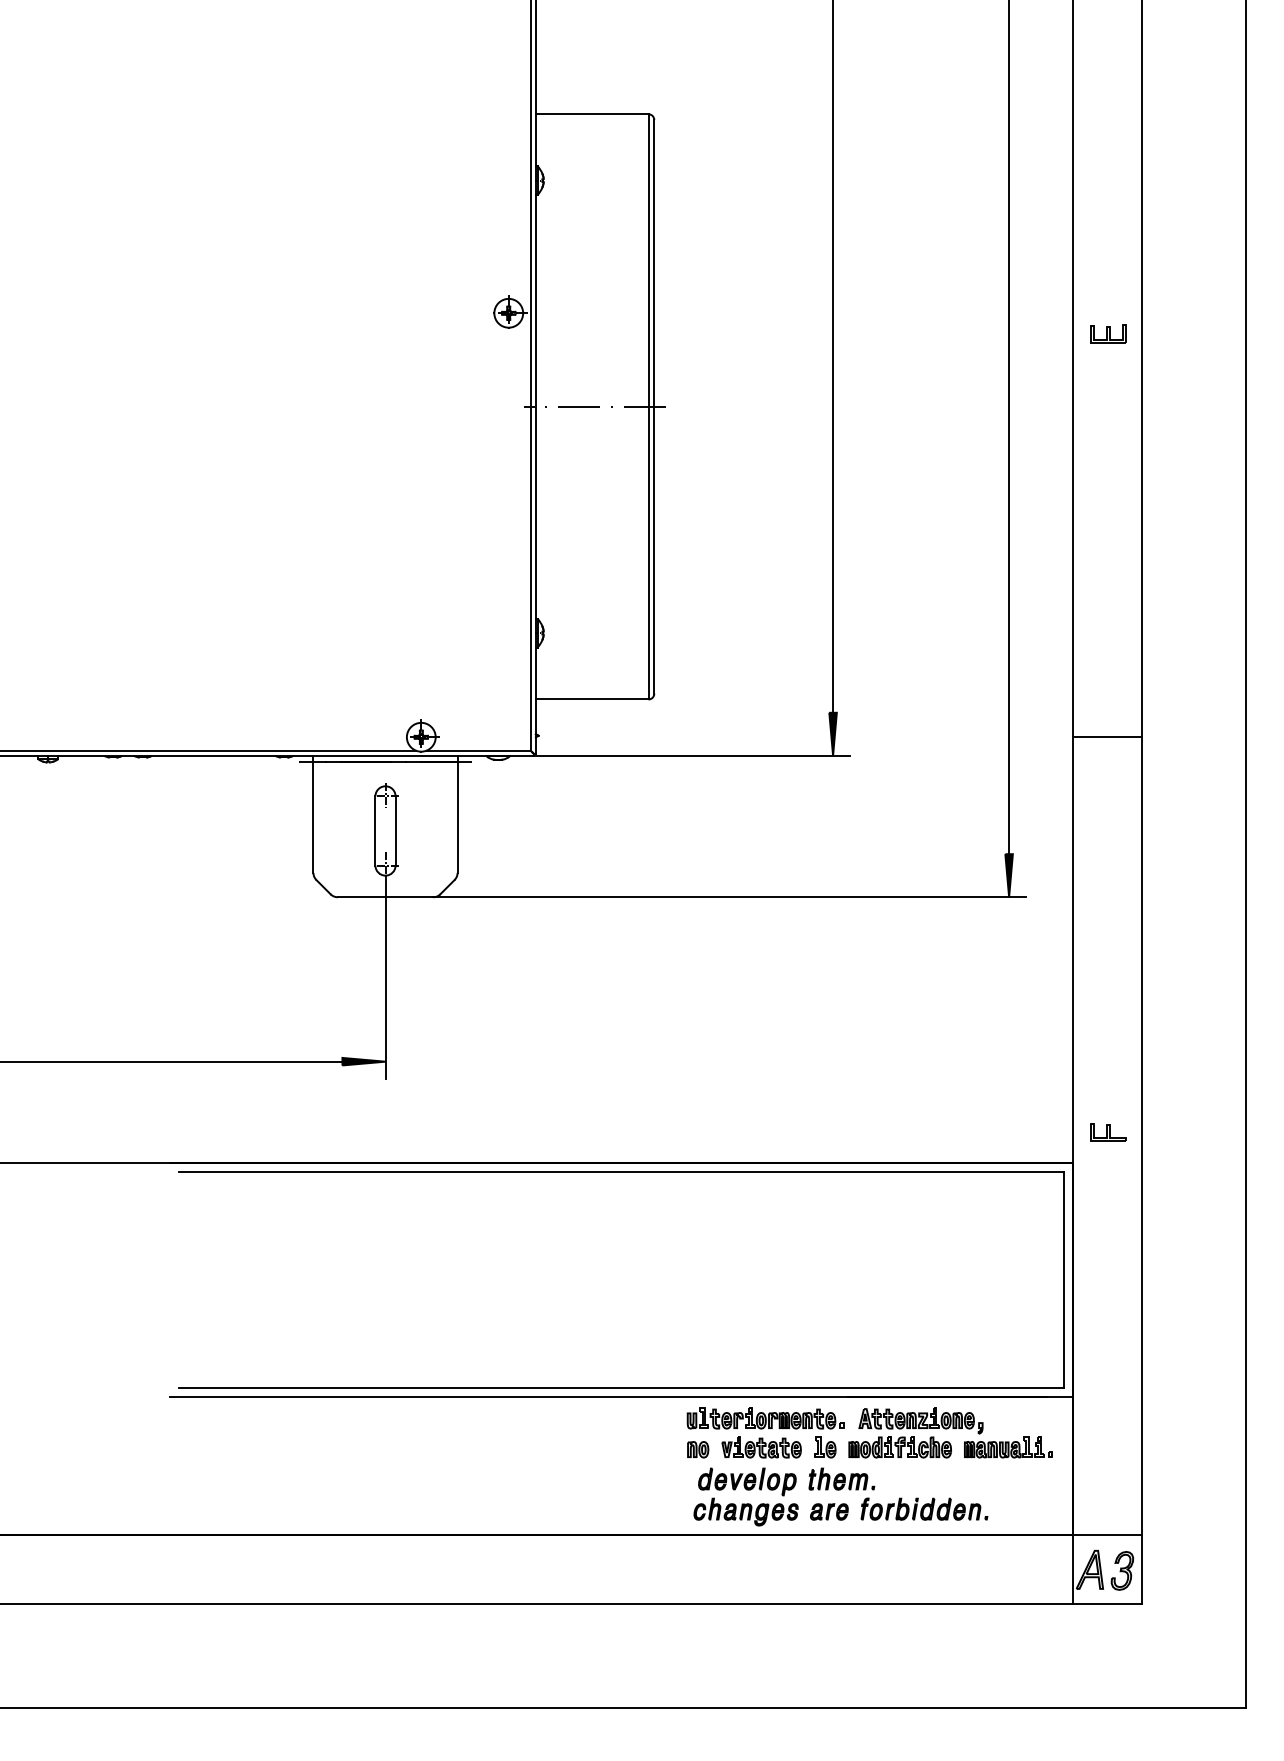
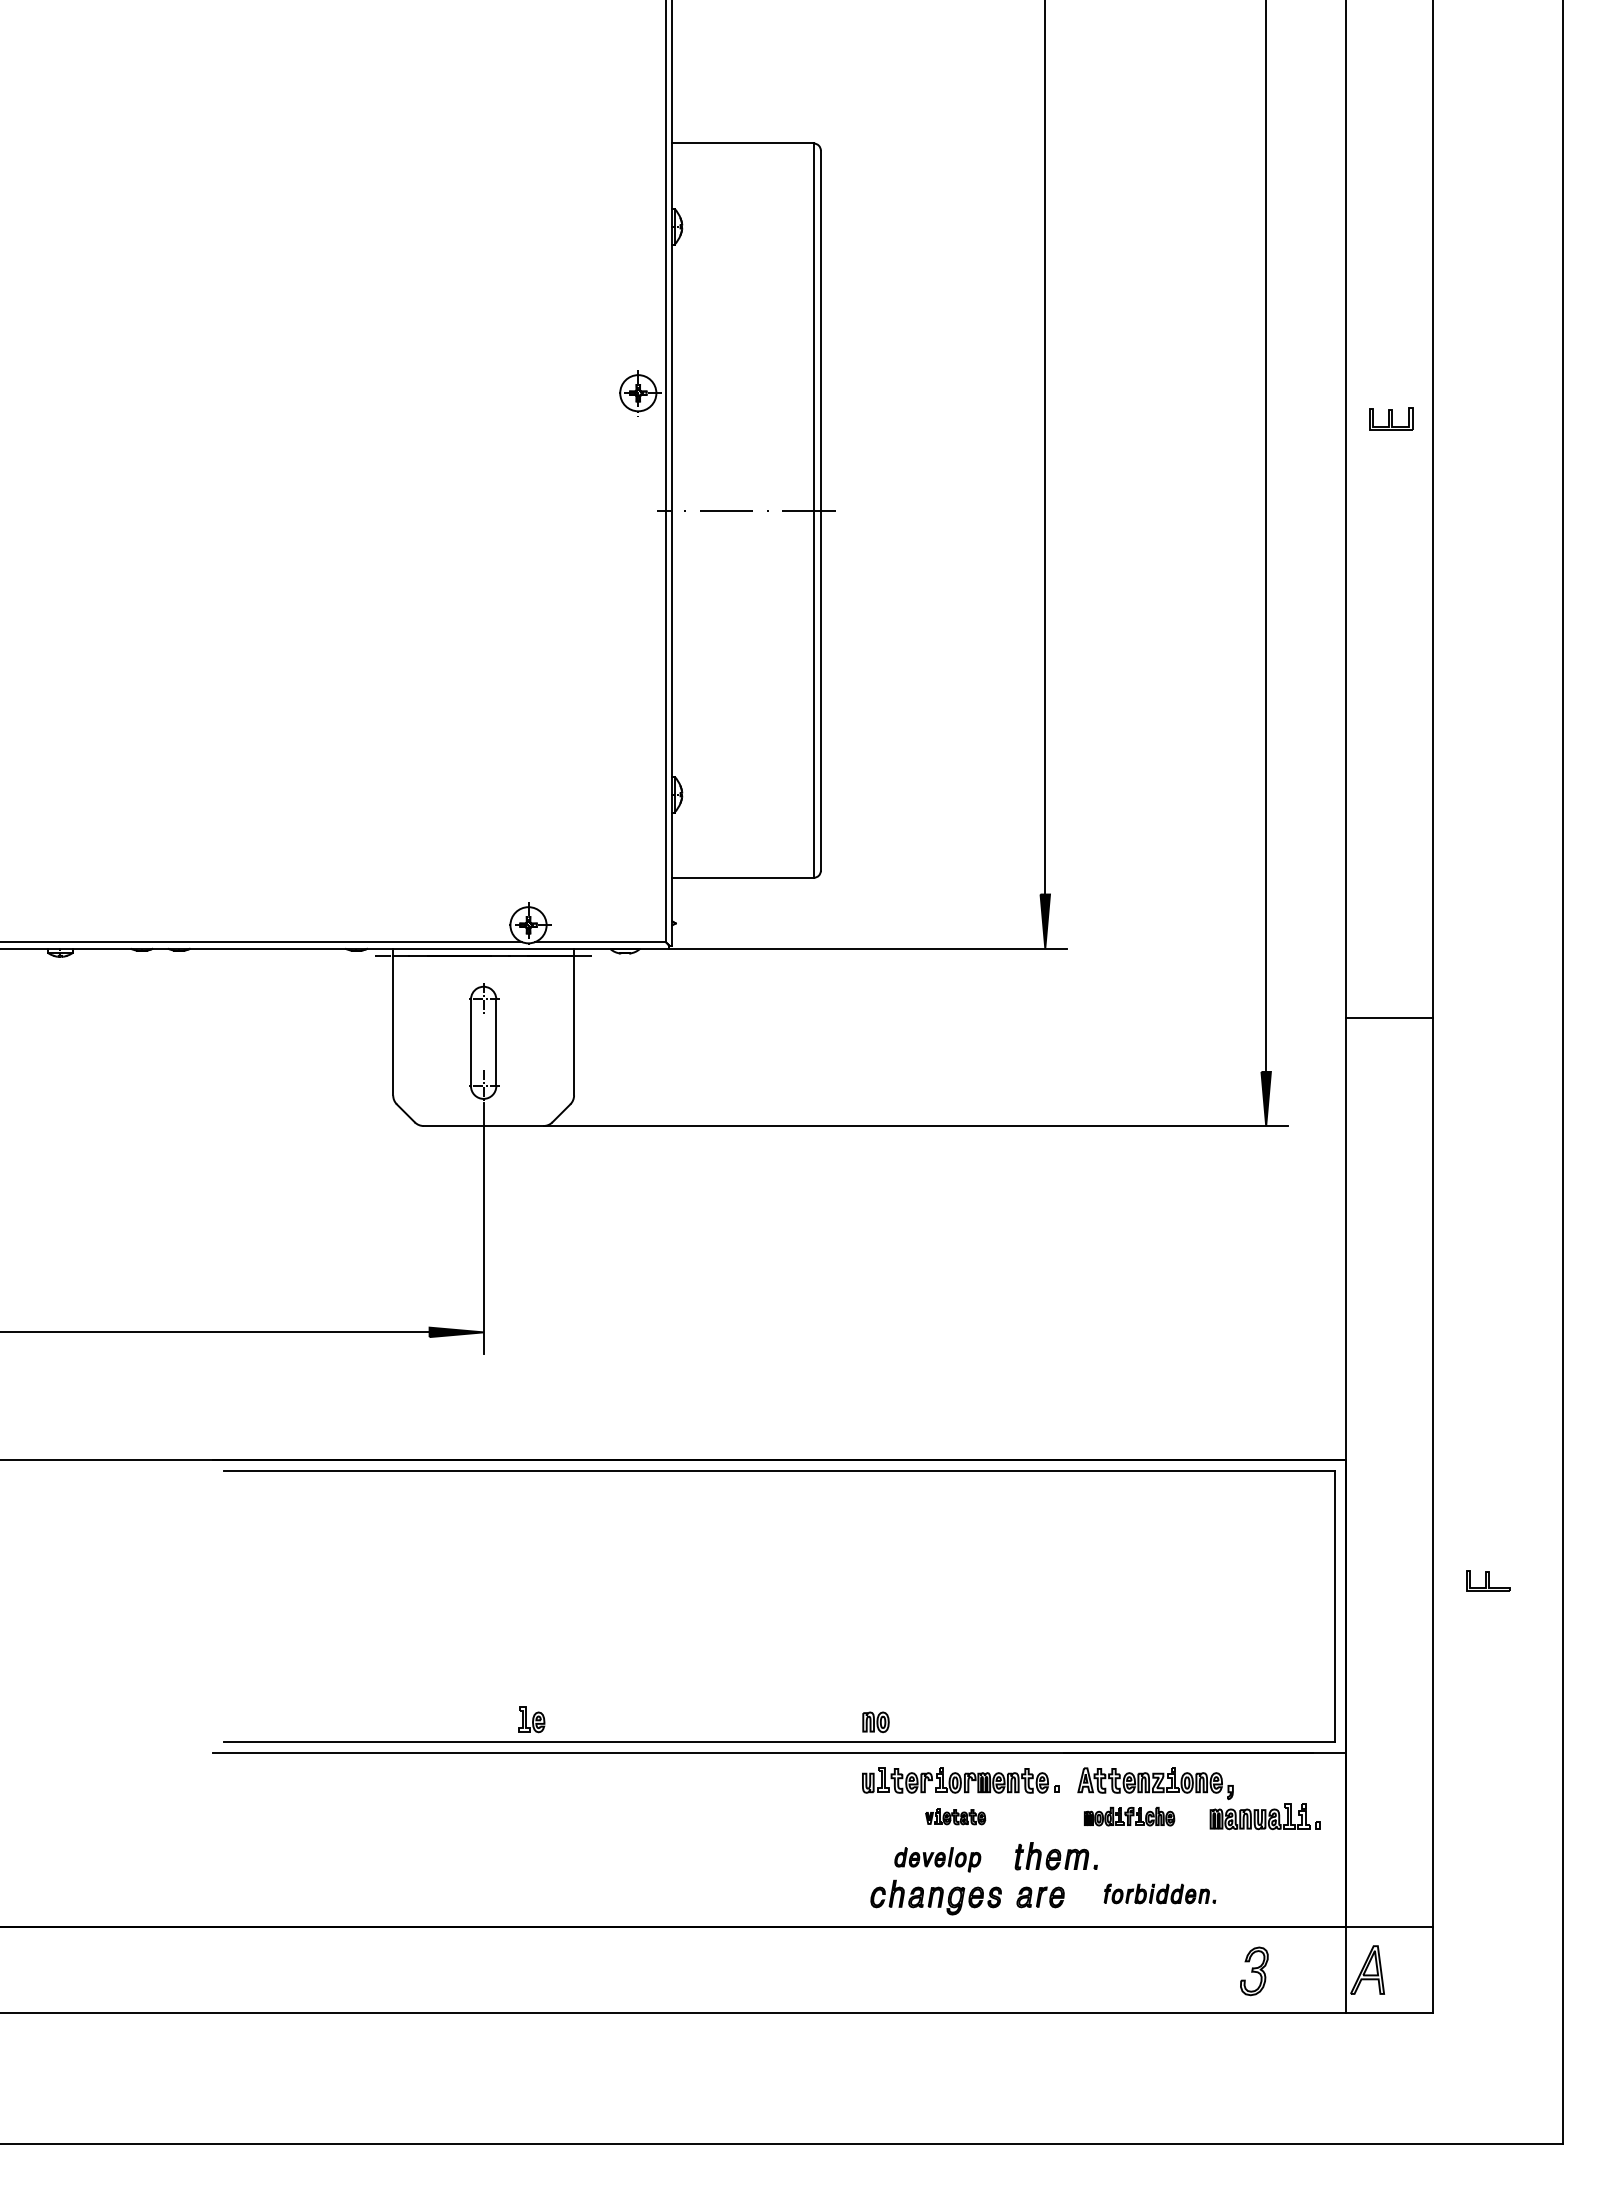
line: (1106, 736) -> (1388, 1017), moved
part: (1108, 1131) -> (1488, 1580), moved
part: (761, 1447) -> (955, 1816), size x0.6
part: (825, 1447) -> (531, 1719), moved
part: (900, 1447) -> (1129, 1816), size x0.7
part: (697, 1449) -> (875, 1722), moved
part: (747, 1481) -> (937, 1859), size x0.7
part: (924, 1508) -> (1159, 1893), size x0.7
part: (1122, 1571) -> (1254, 1971), moved

